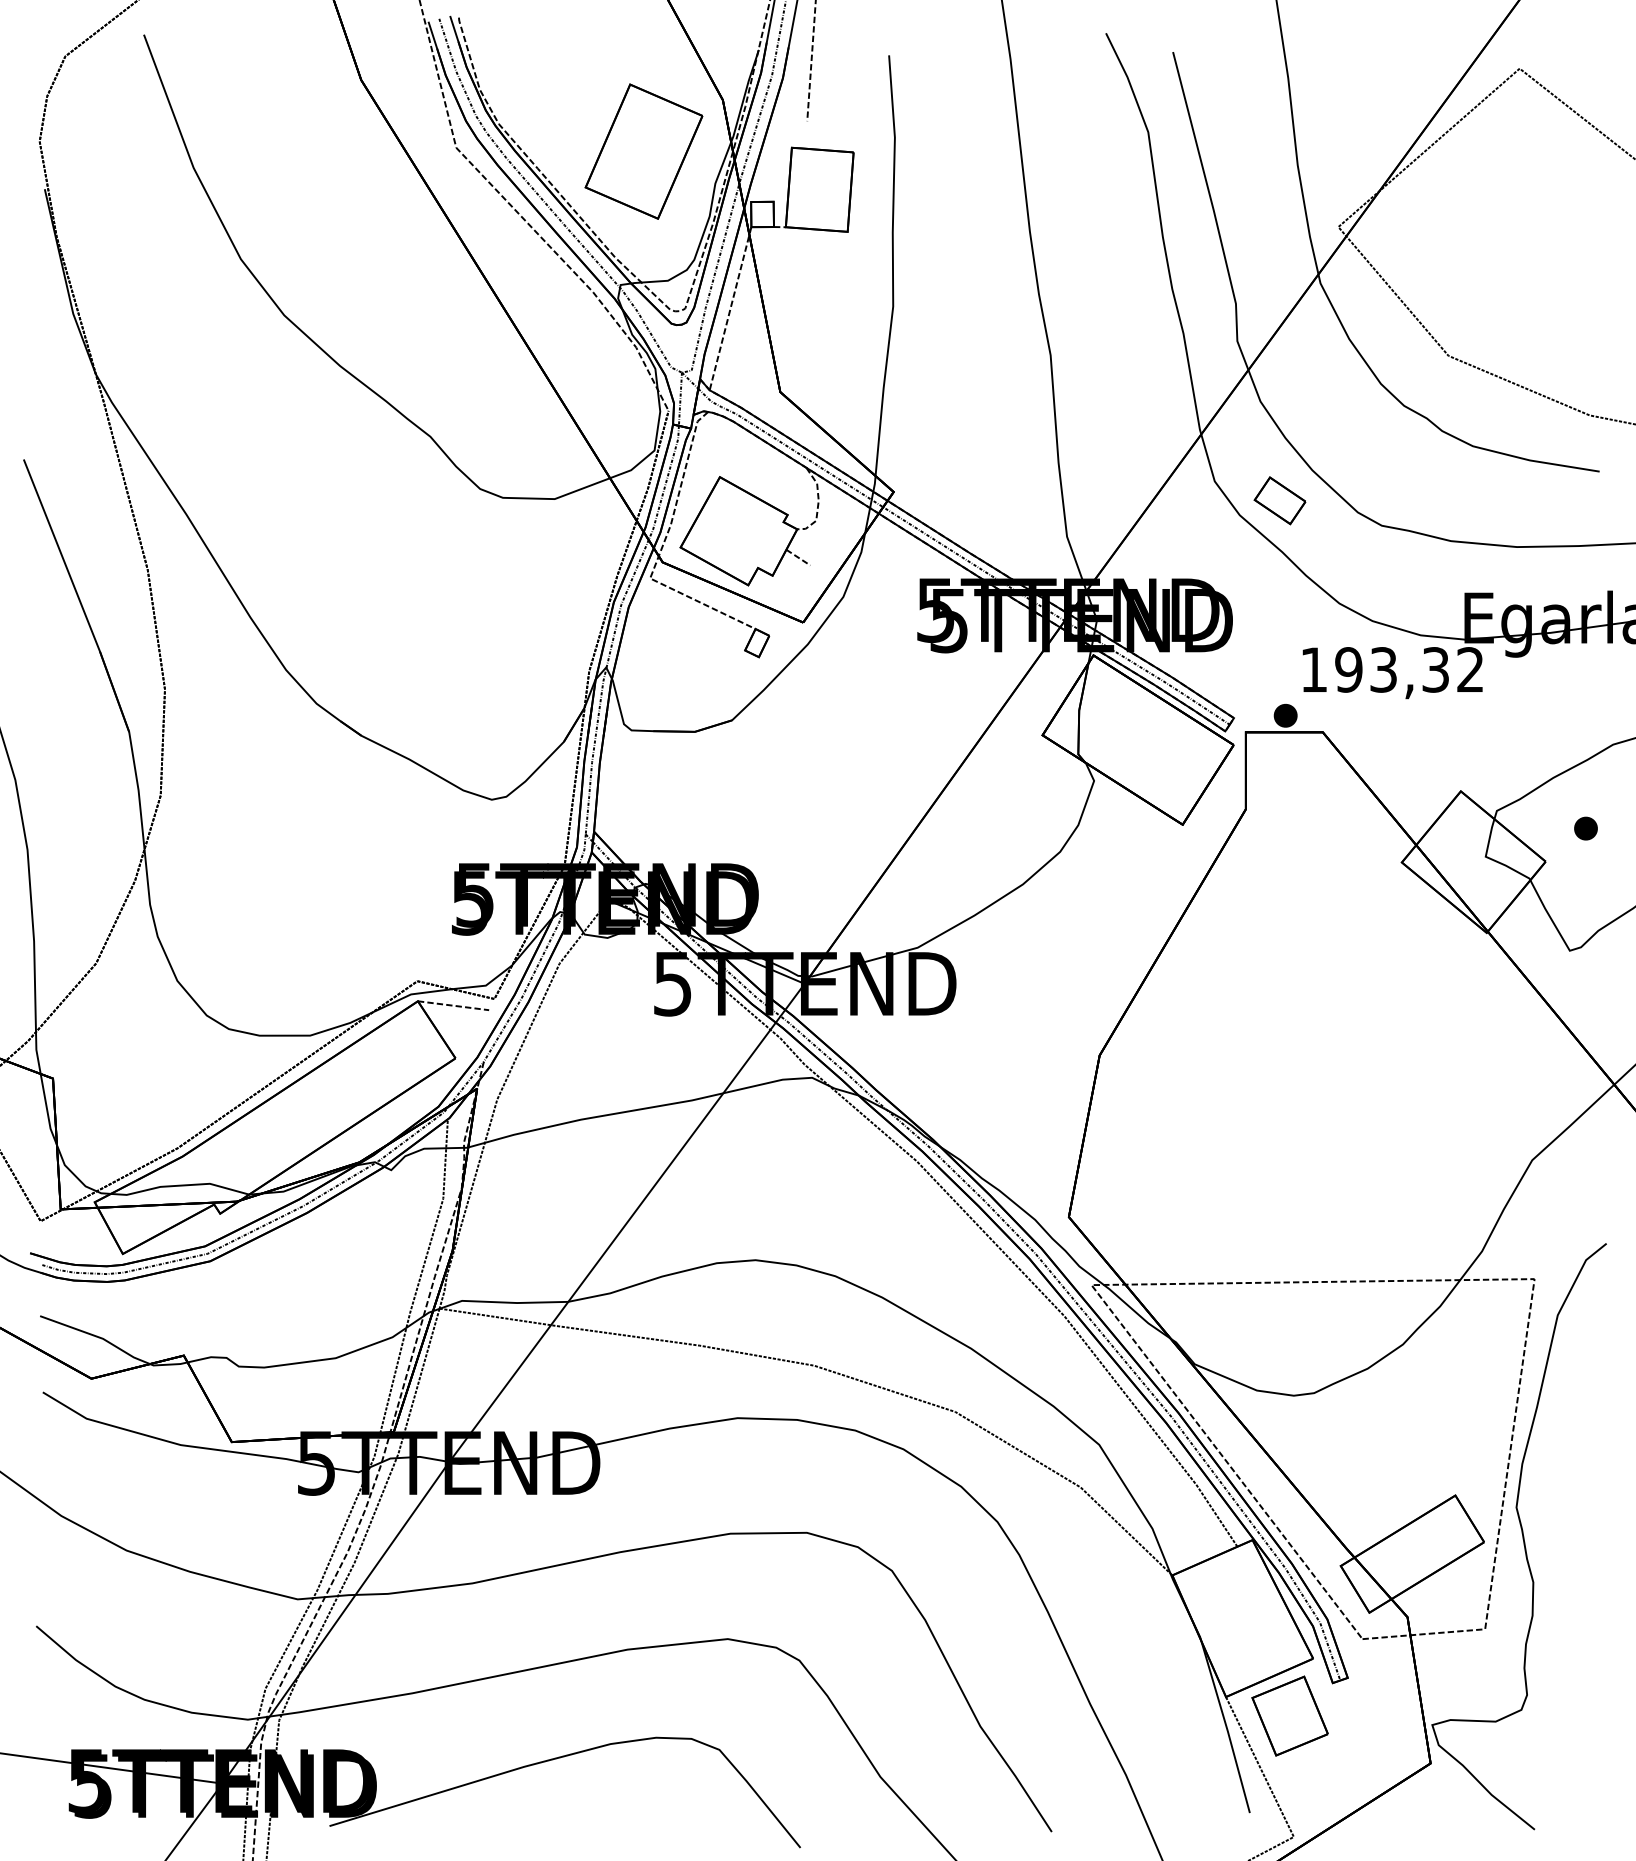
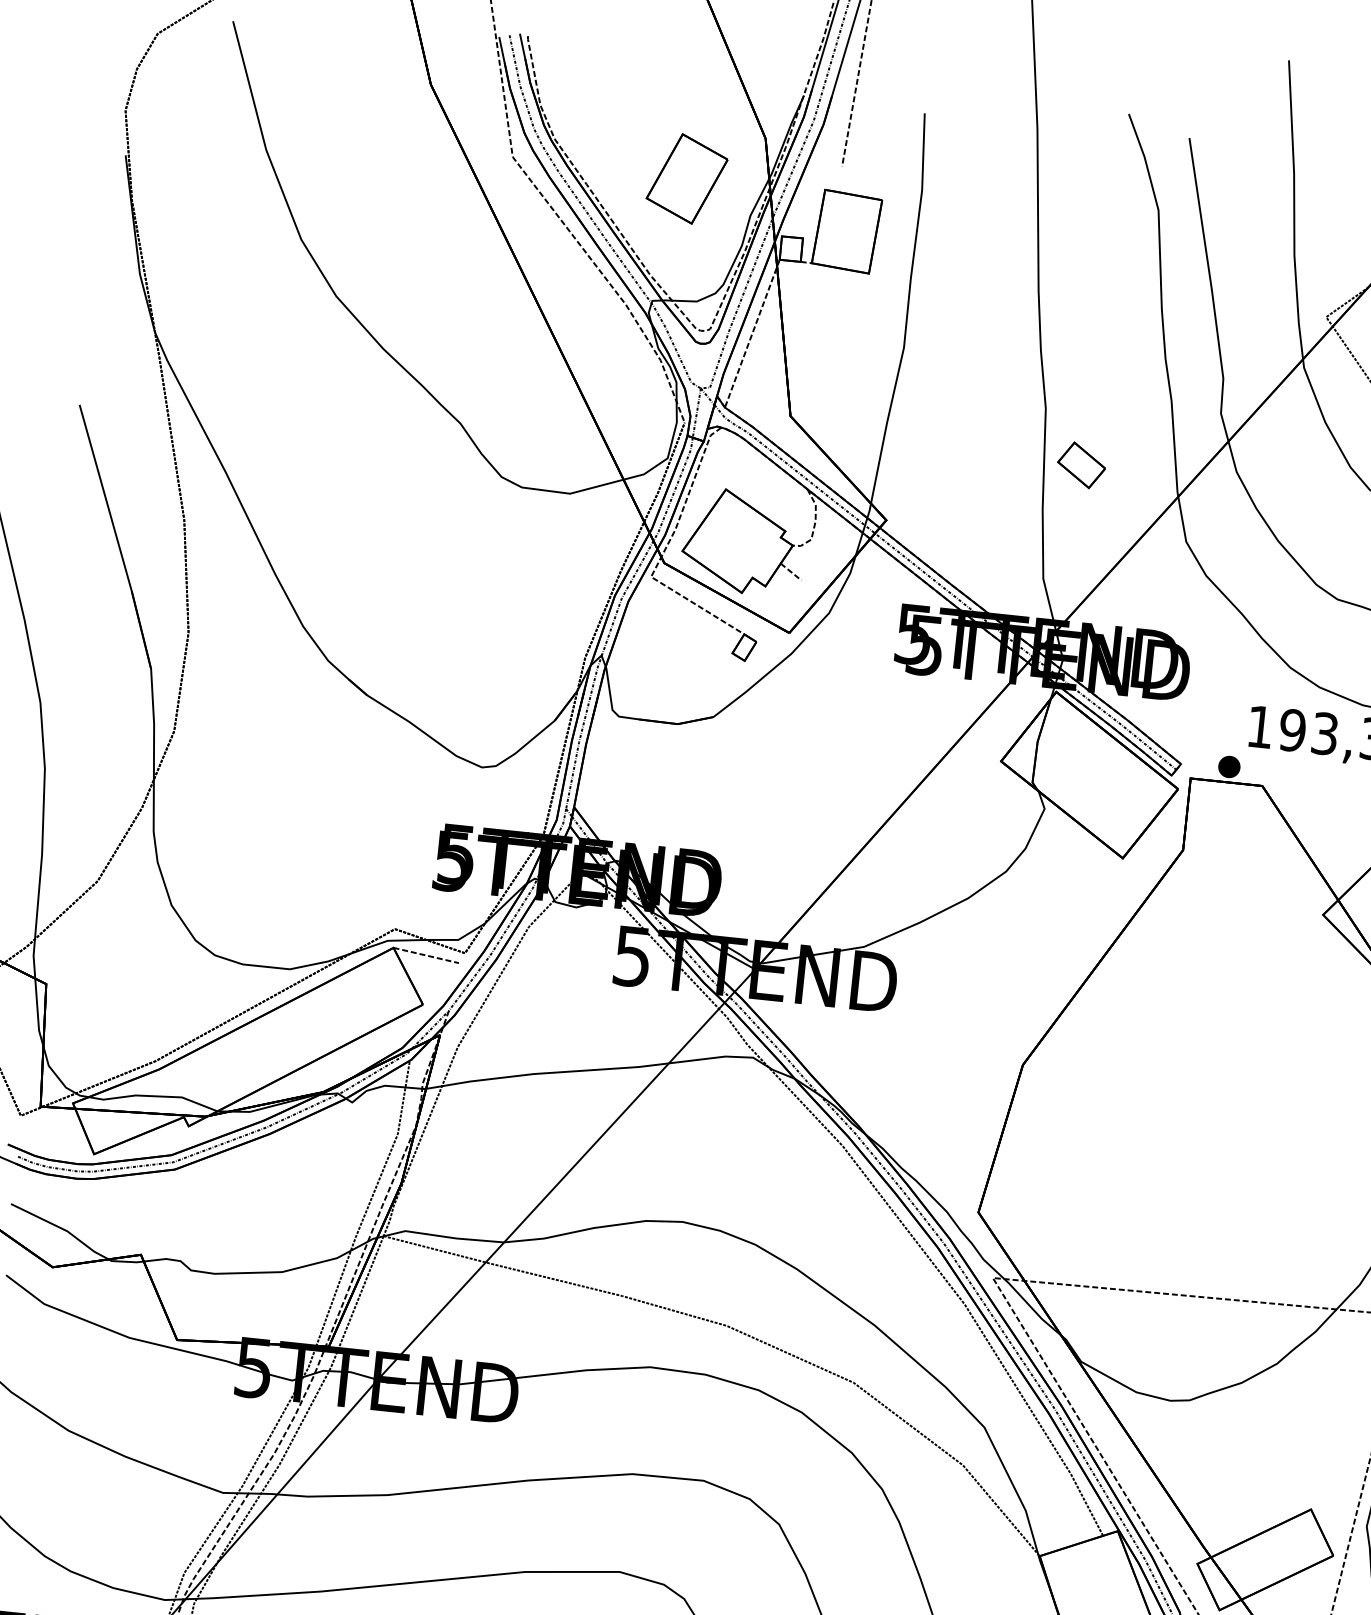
part: (643, 151) -> (686, 178), size x0.7
part: (1279, 500) -> (1081, 464), moved

